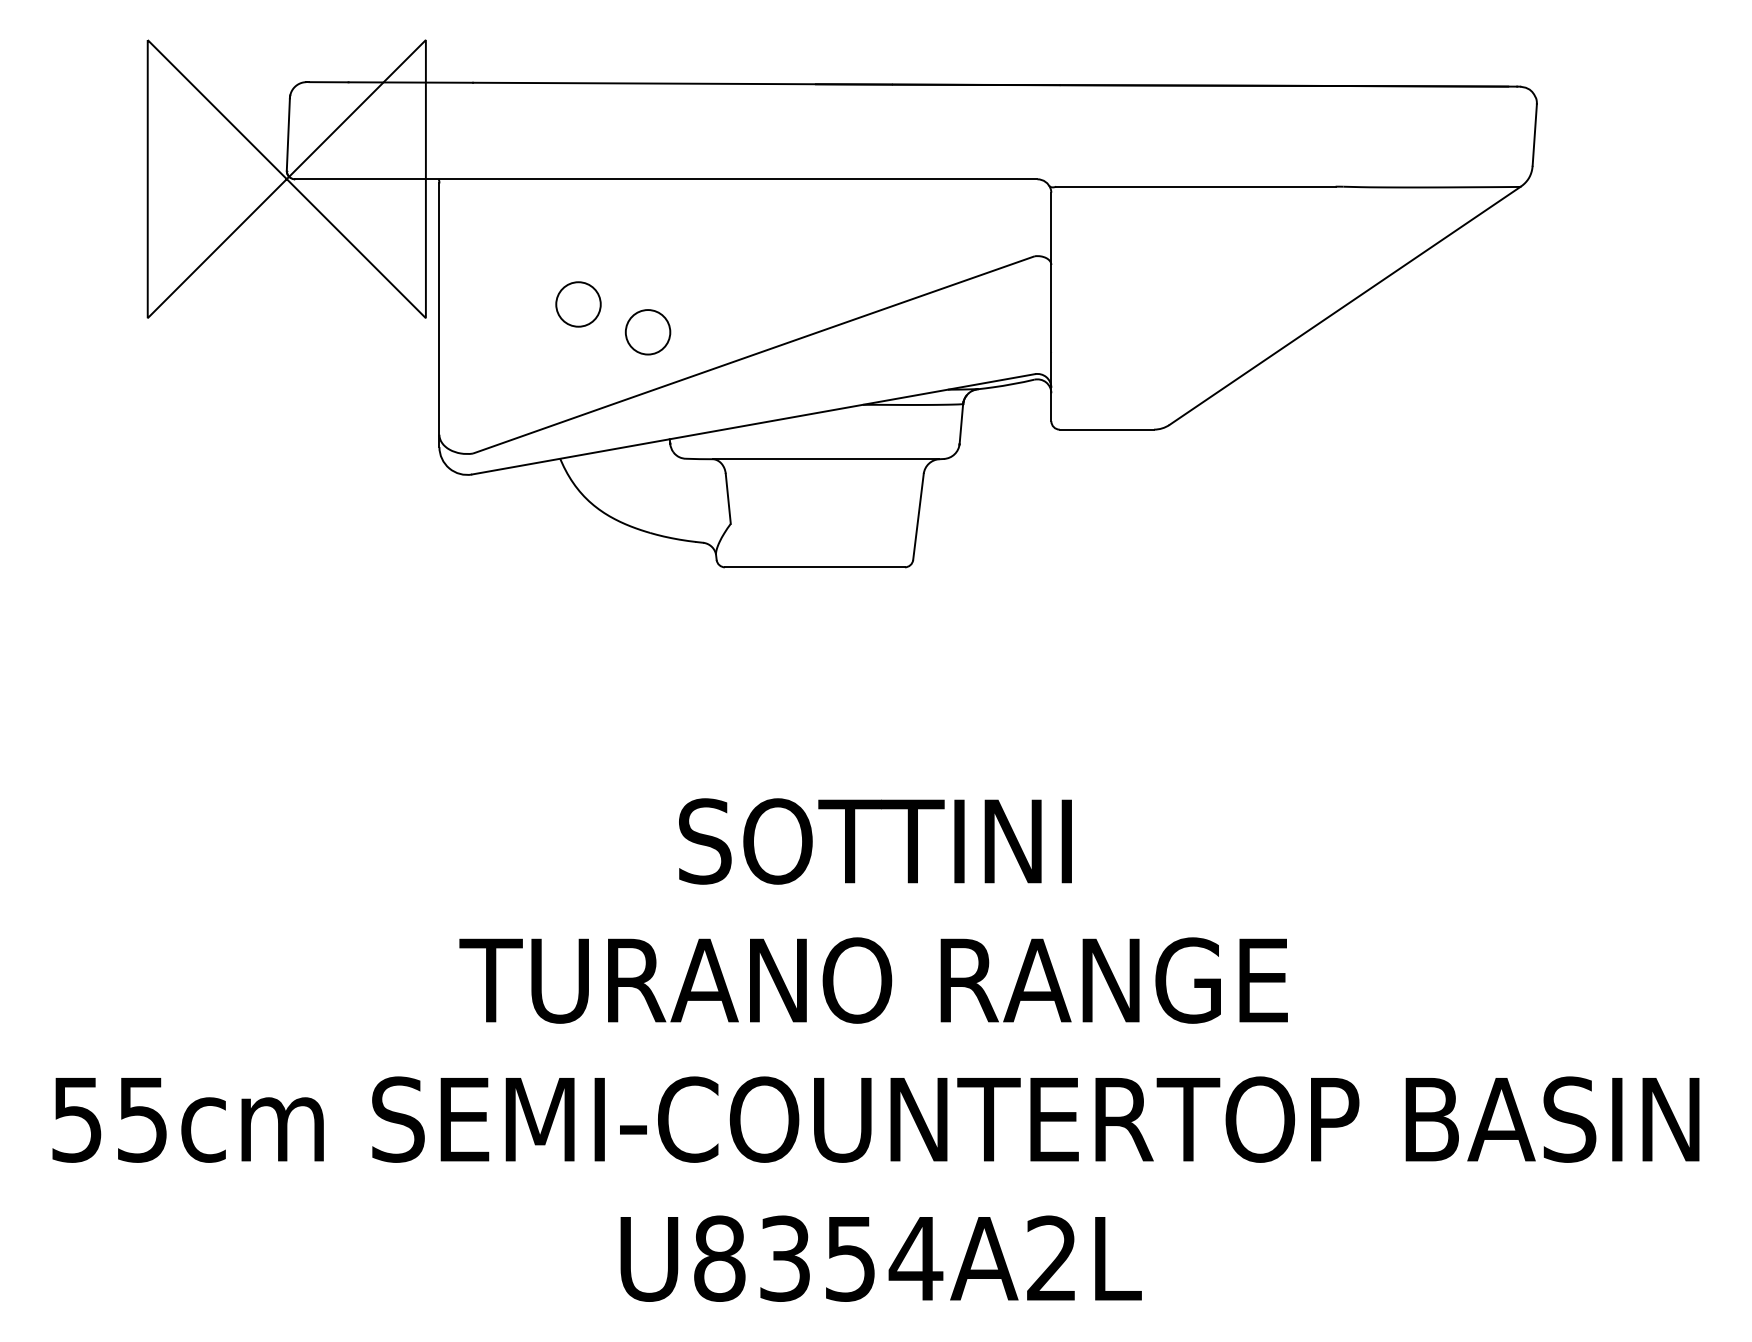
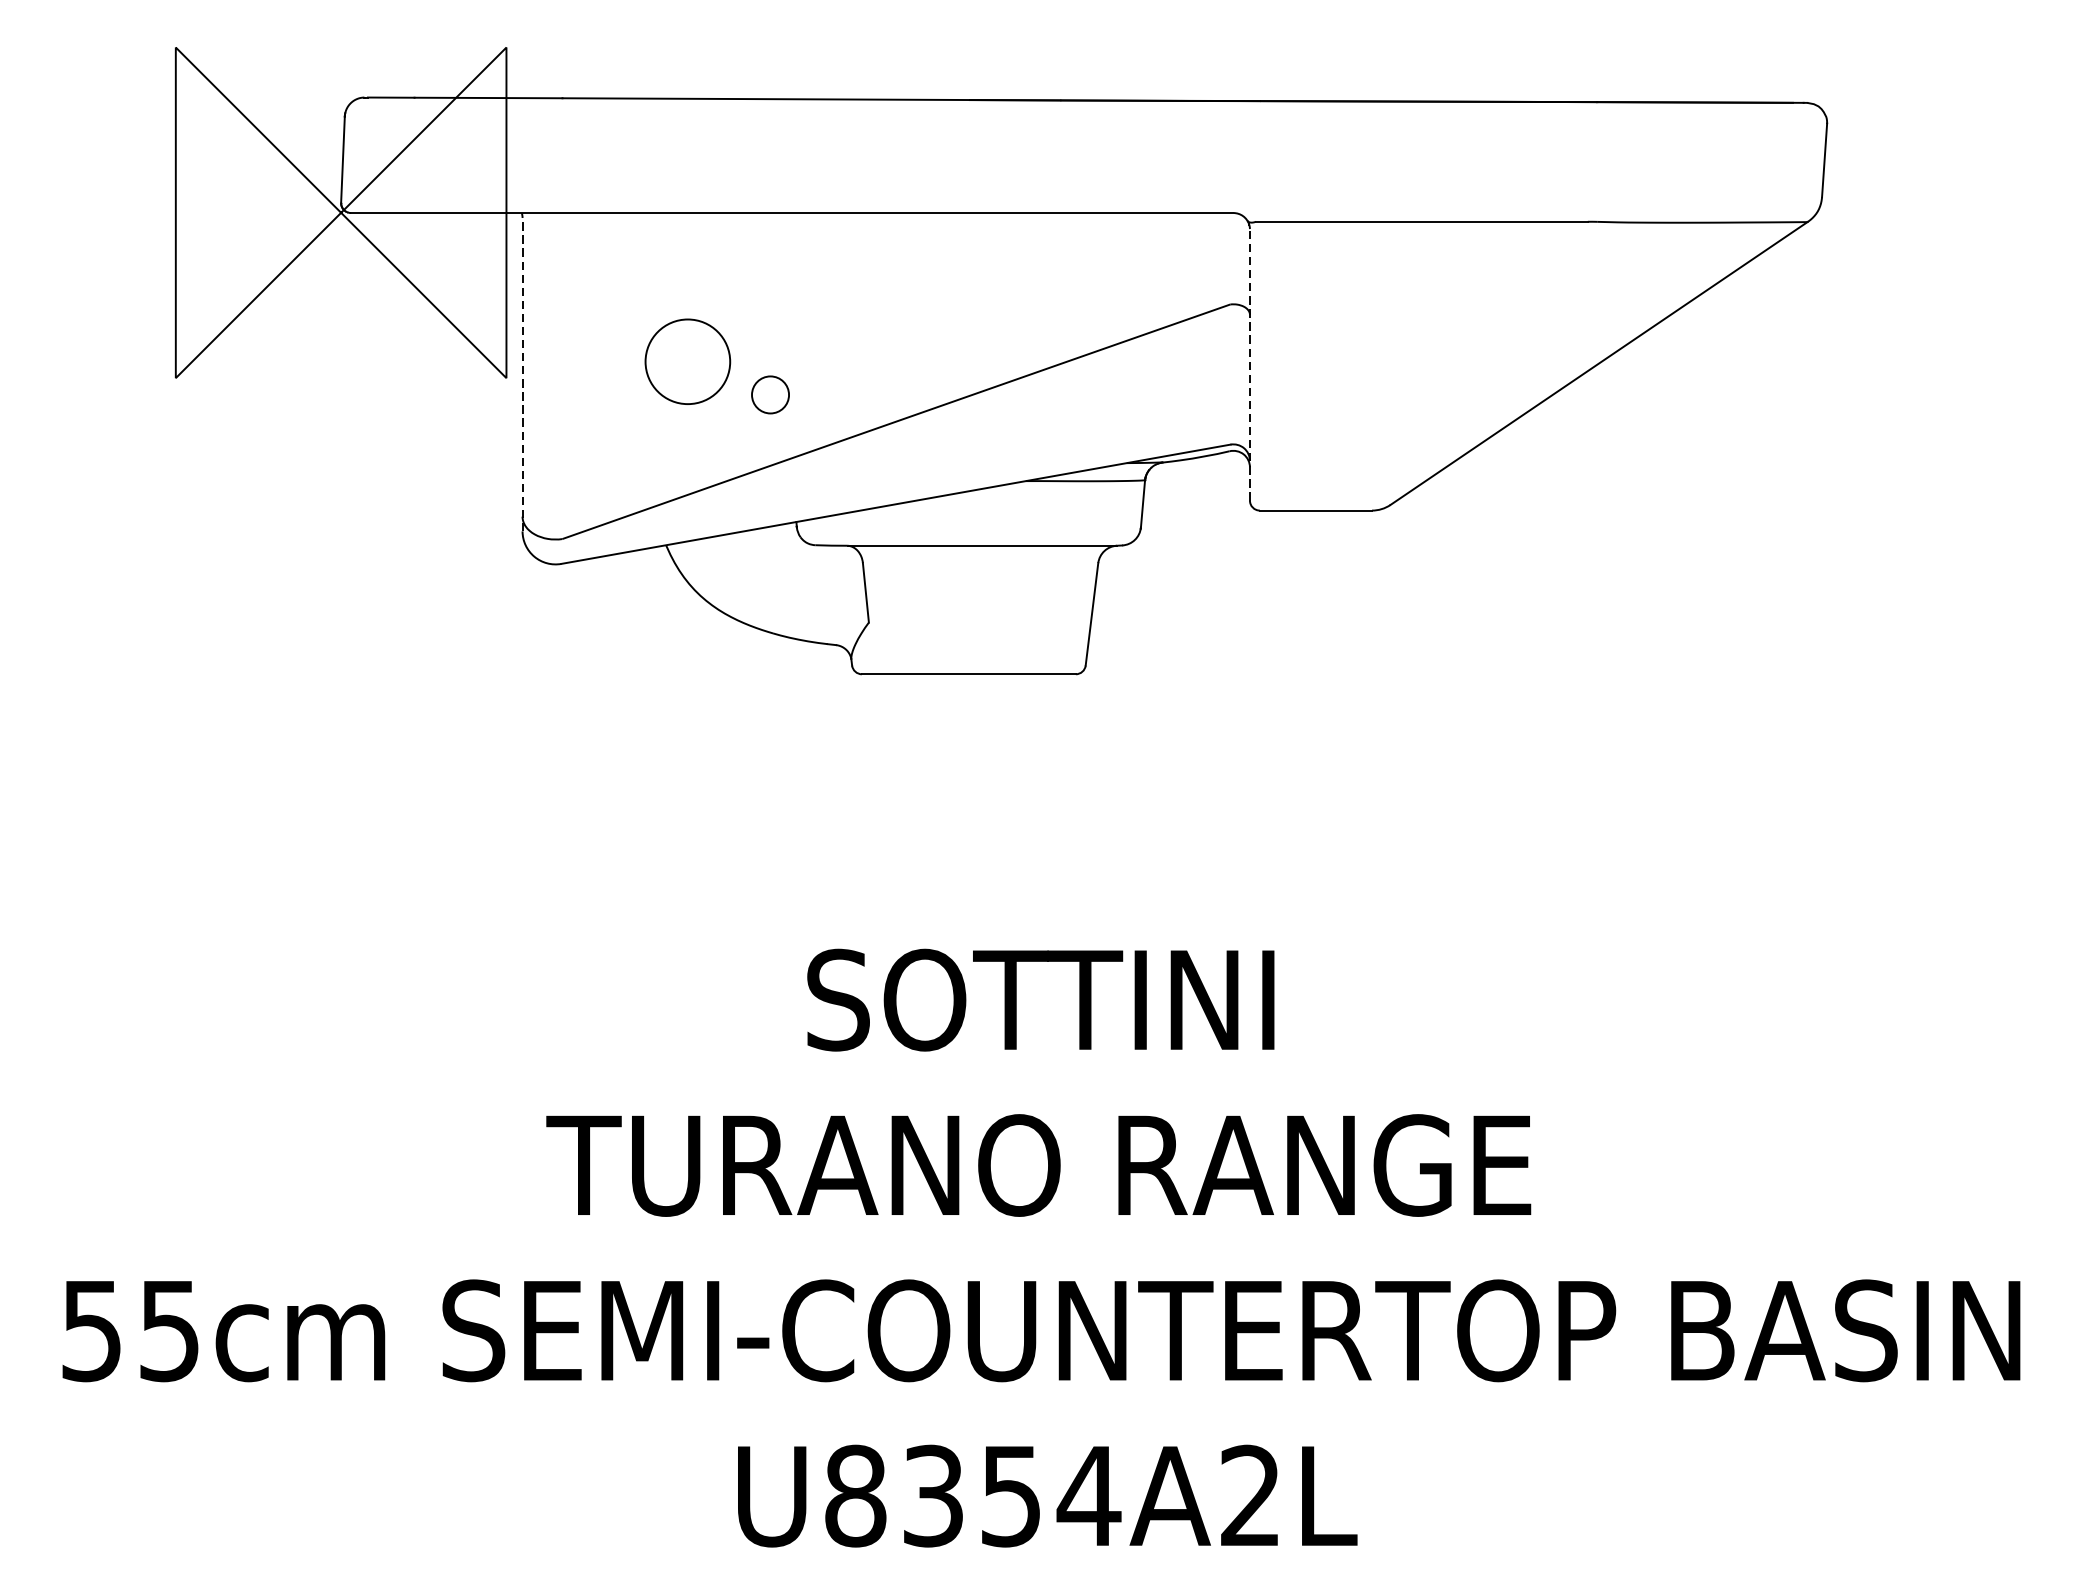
circle: (578, 304) -> (687, 361), size x1.6
line: (1051, 306) -> (1250, 364), solid -> dashed
line: (439, 315) -> (522, 374), solid -> dashed
circle: (647, 332) -> (769, 395), size x0.7

